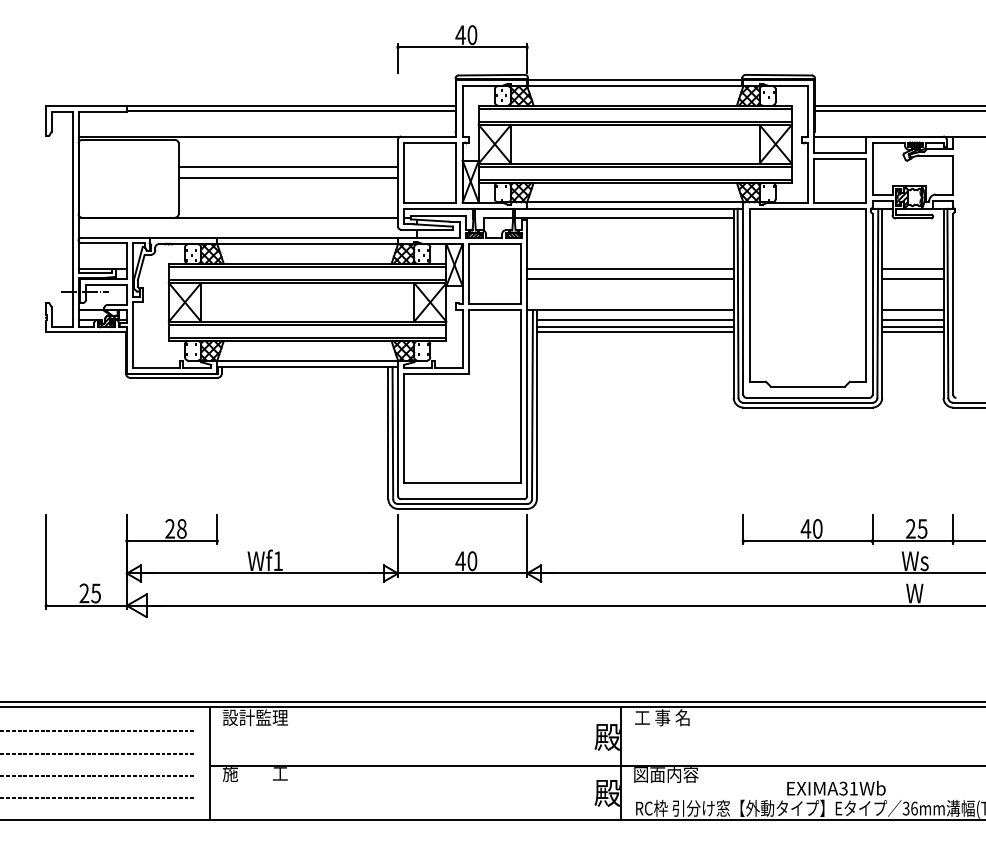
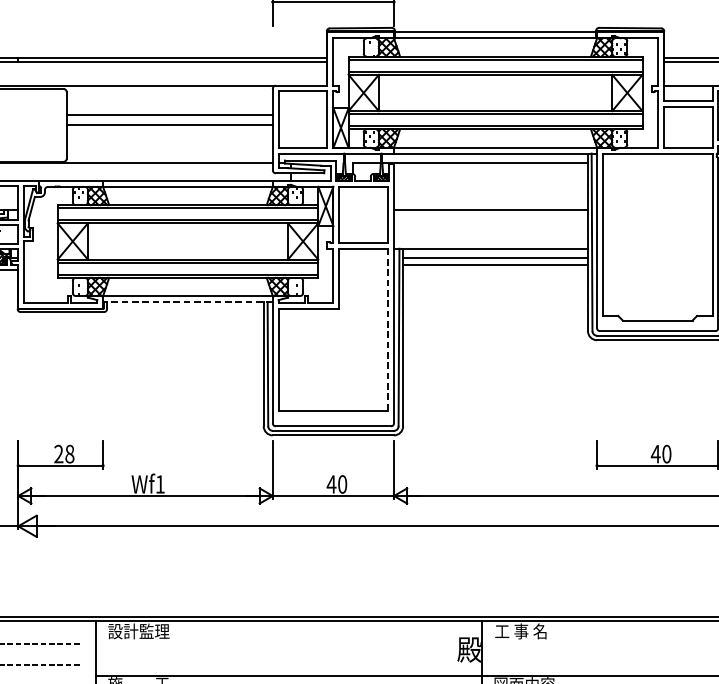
line: (630, 279) -> (491, 219), removed
line: (634, 332) -> (494, 269), removed
line: (307, 366) -> (187, 301), solid -> dashed
line: (521, 397) -> (388, 330), solid -> dashed

